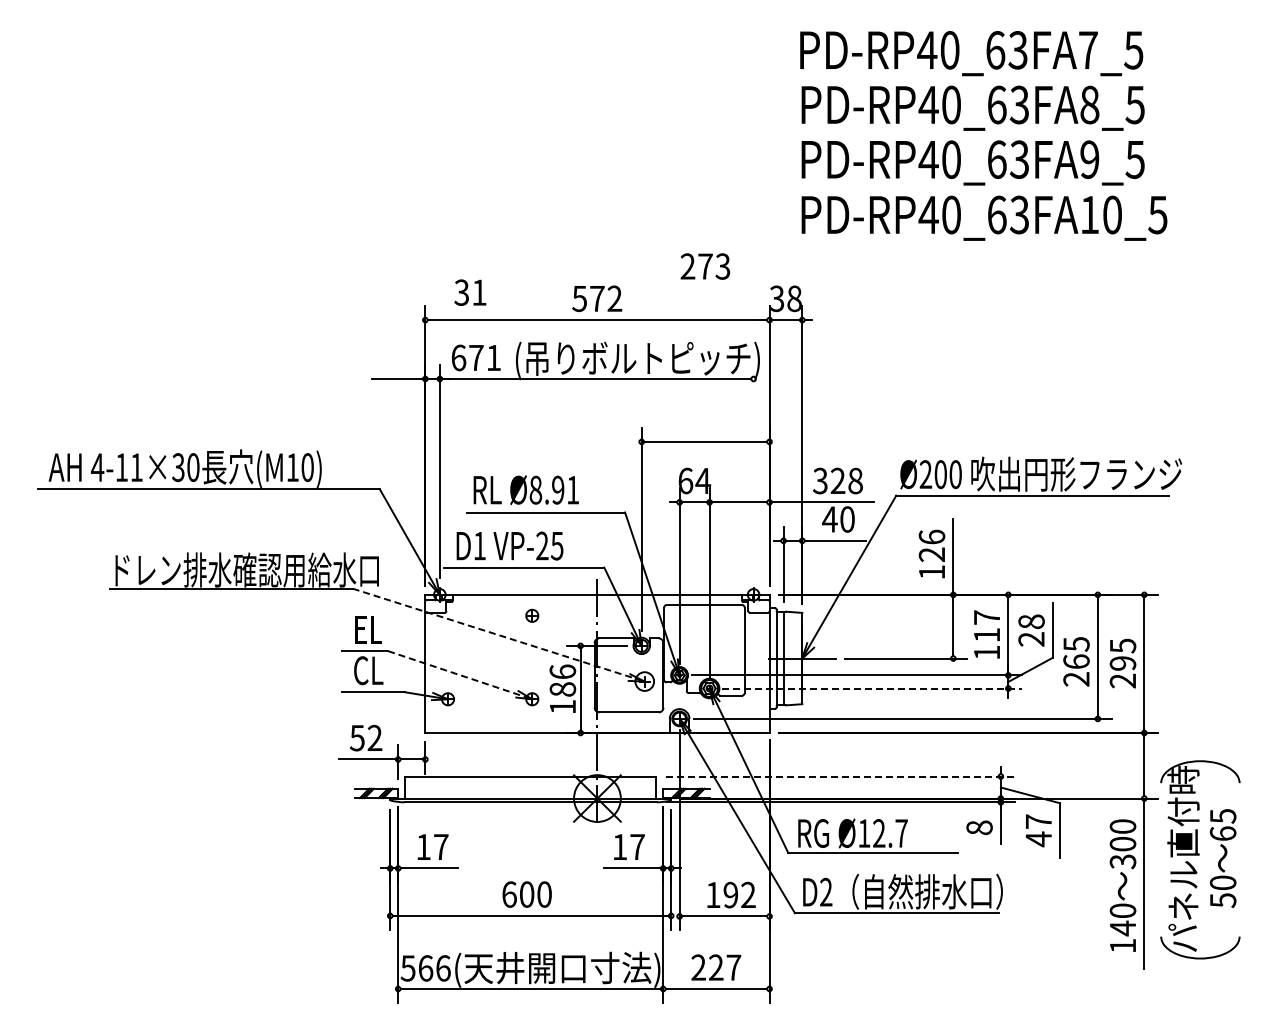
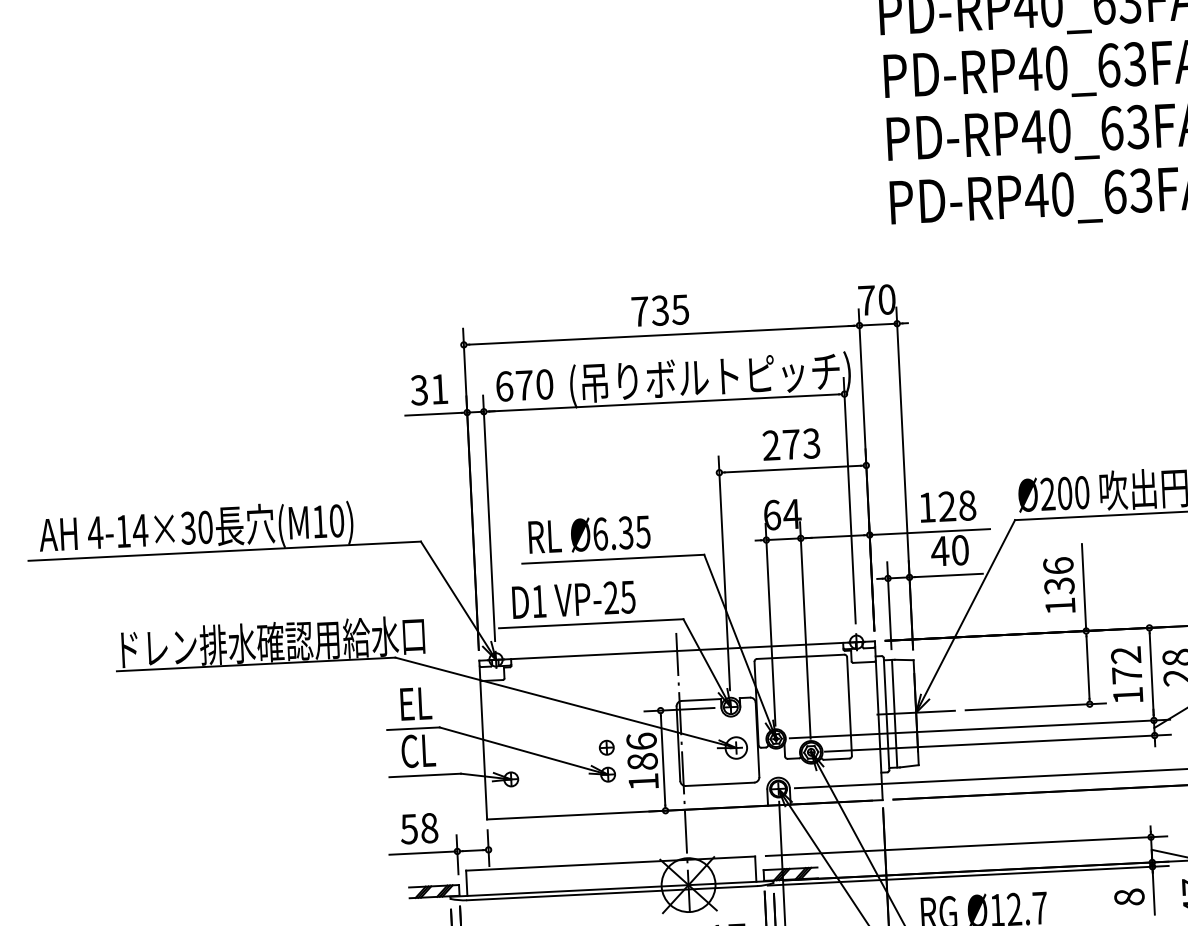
text: (705, 266) -> (791, 444), moved
text: (470, 292) -> (429, 389), moved
text: (597, 298) -> (660, 310), 572 -> 735
text: (785, 298) -> (876, 299), 38 -> 70
text: (493, 357) -> (544, 384), 671 -> 670
text: (136, 467) -> (140, 530), 4-11×30 -> 4-14×30
line: (753, 471) -> (849, 500), added
text: (820, 480) -> (927, 507), 328 -> 128
text: (554, 489) -> (621, 532), Ø8.91 -> Ø6.35
text: (932, 554) -> (1059, 585), 126 -> 136
part: (532, 615) -> (607, 747), moved
text: (986, 626) -> (1126, 665), 117 -> 172
line: (499, 635) -> (566, 703), dashed -> solid
line: (460, 675) -> (524, 751), dashed -> solid
line: (872, 688) -> (998, 743), dashed -> solid
text: (374, 737) -> (428, 827), 52 -> 58
line: (840, 776) -> (966, 846), dashed -> solid

